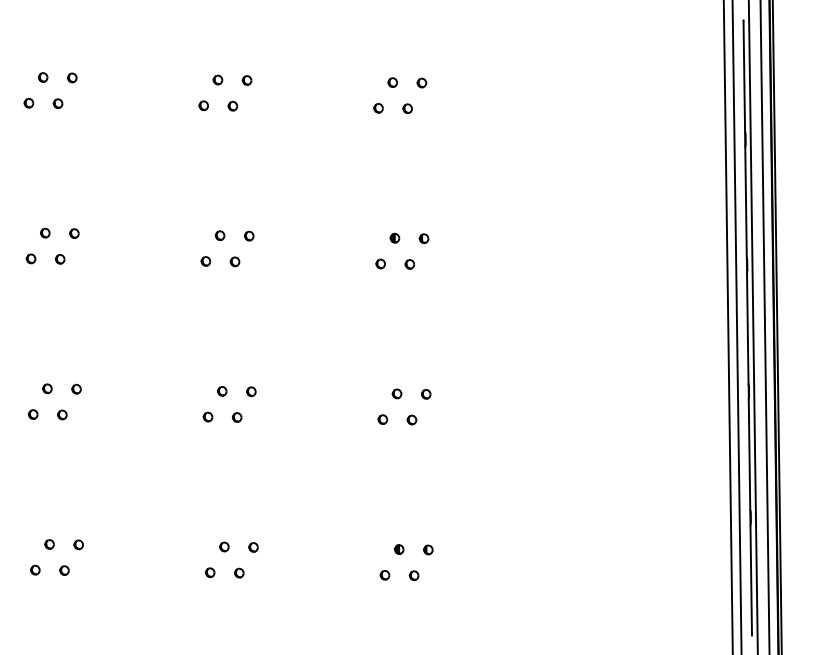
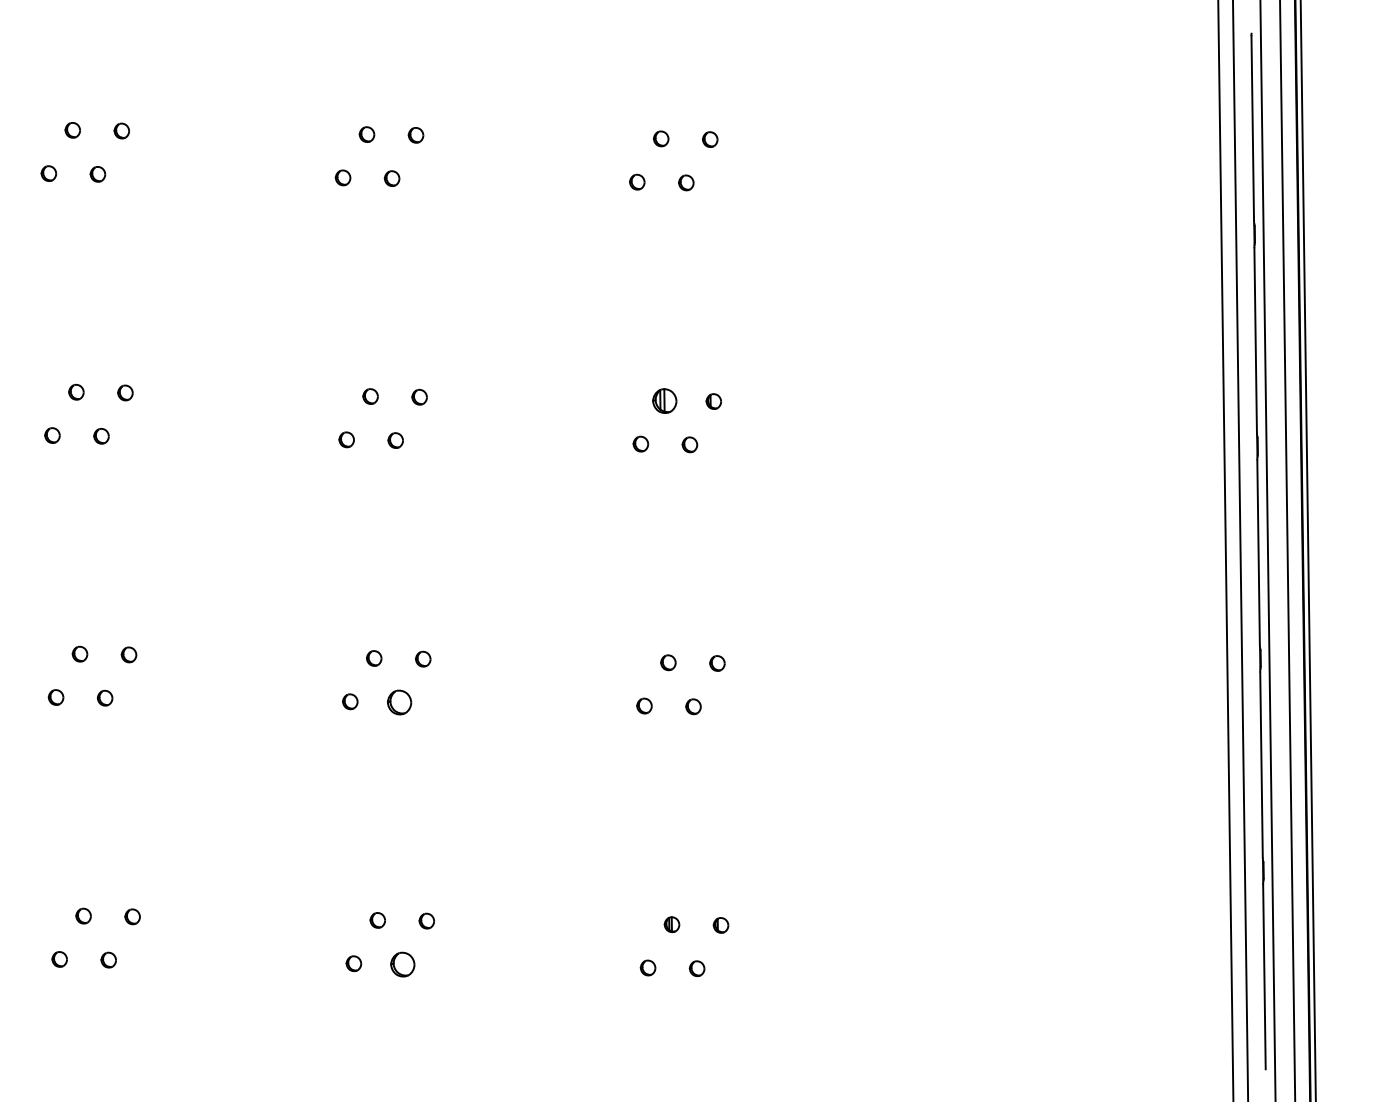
part: (394, 237) -> (664, 399), size x1.6
part: (236, 417) -> (398, 702), size x1.6
part: (239, 572) -> (403, 963), size x1.6

